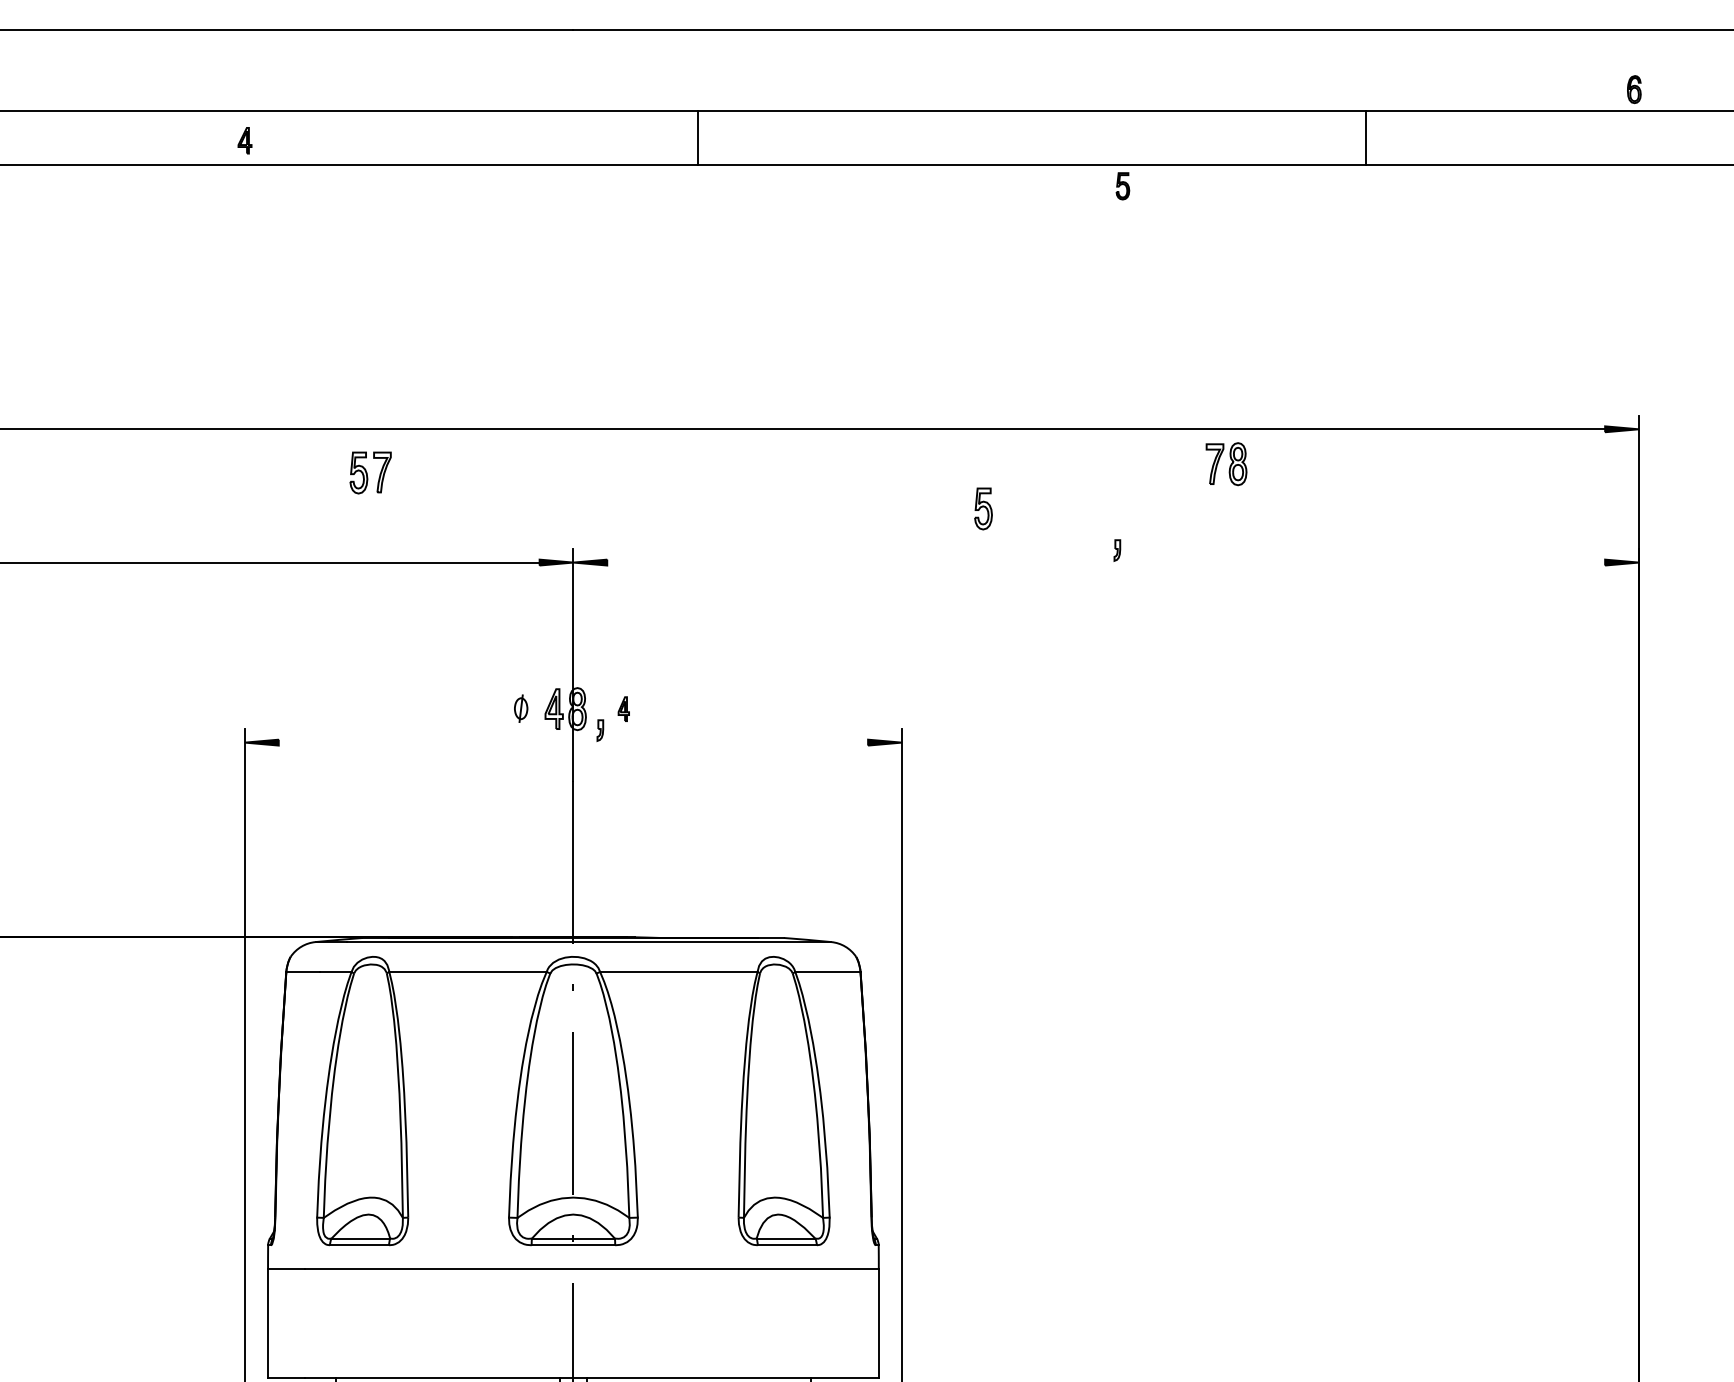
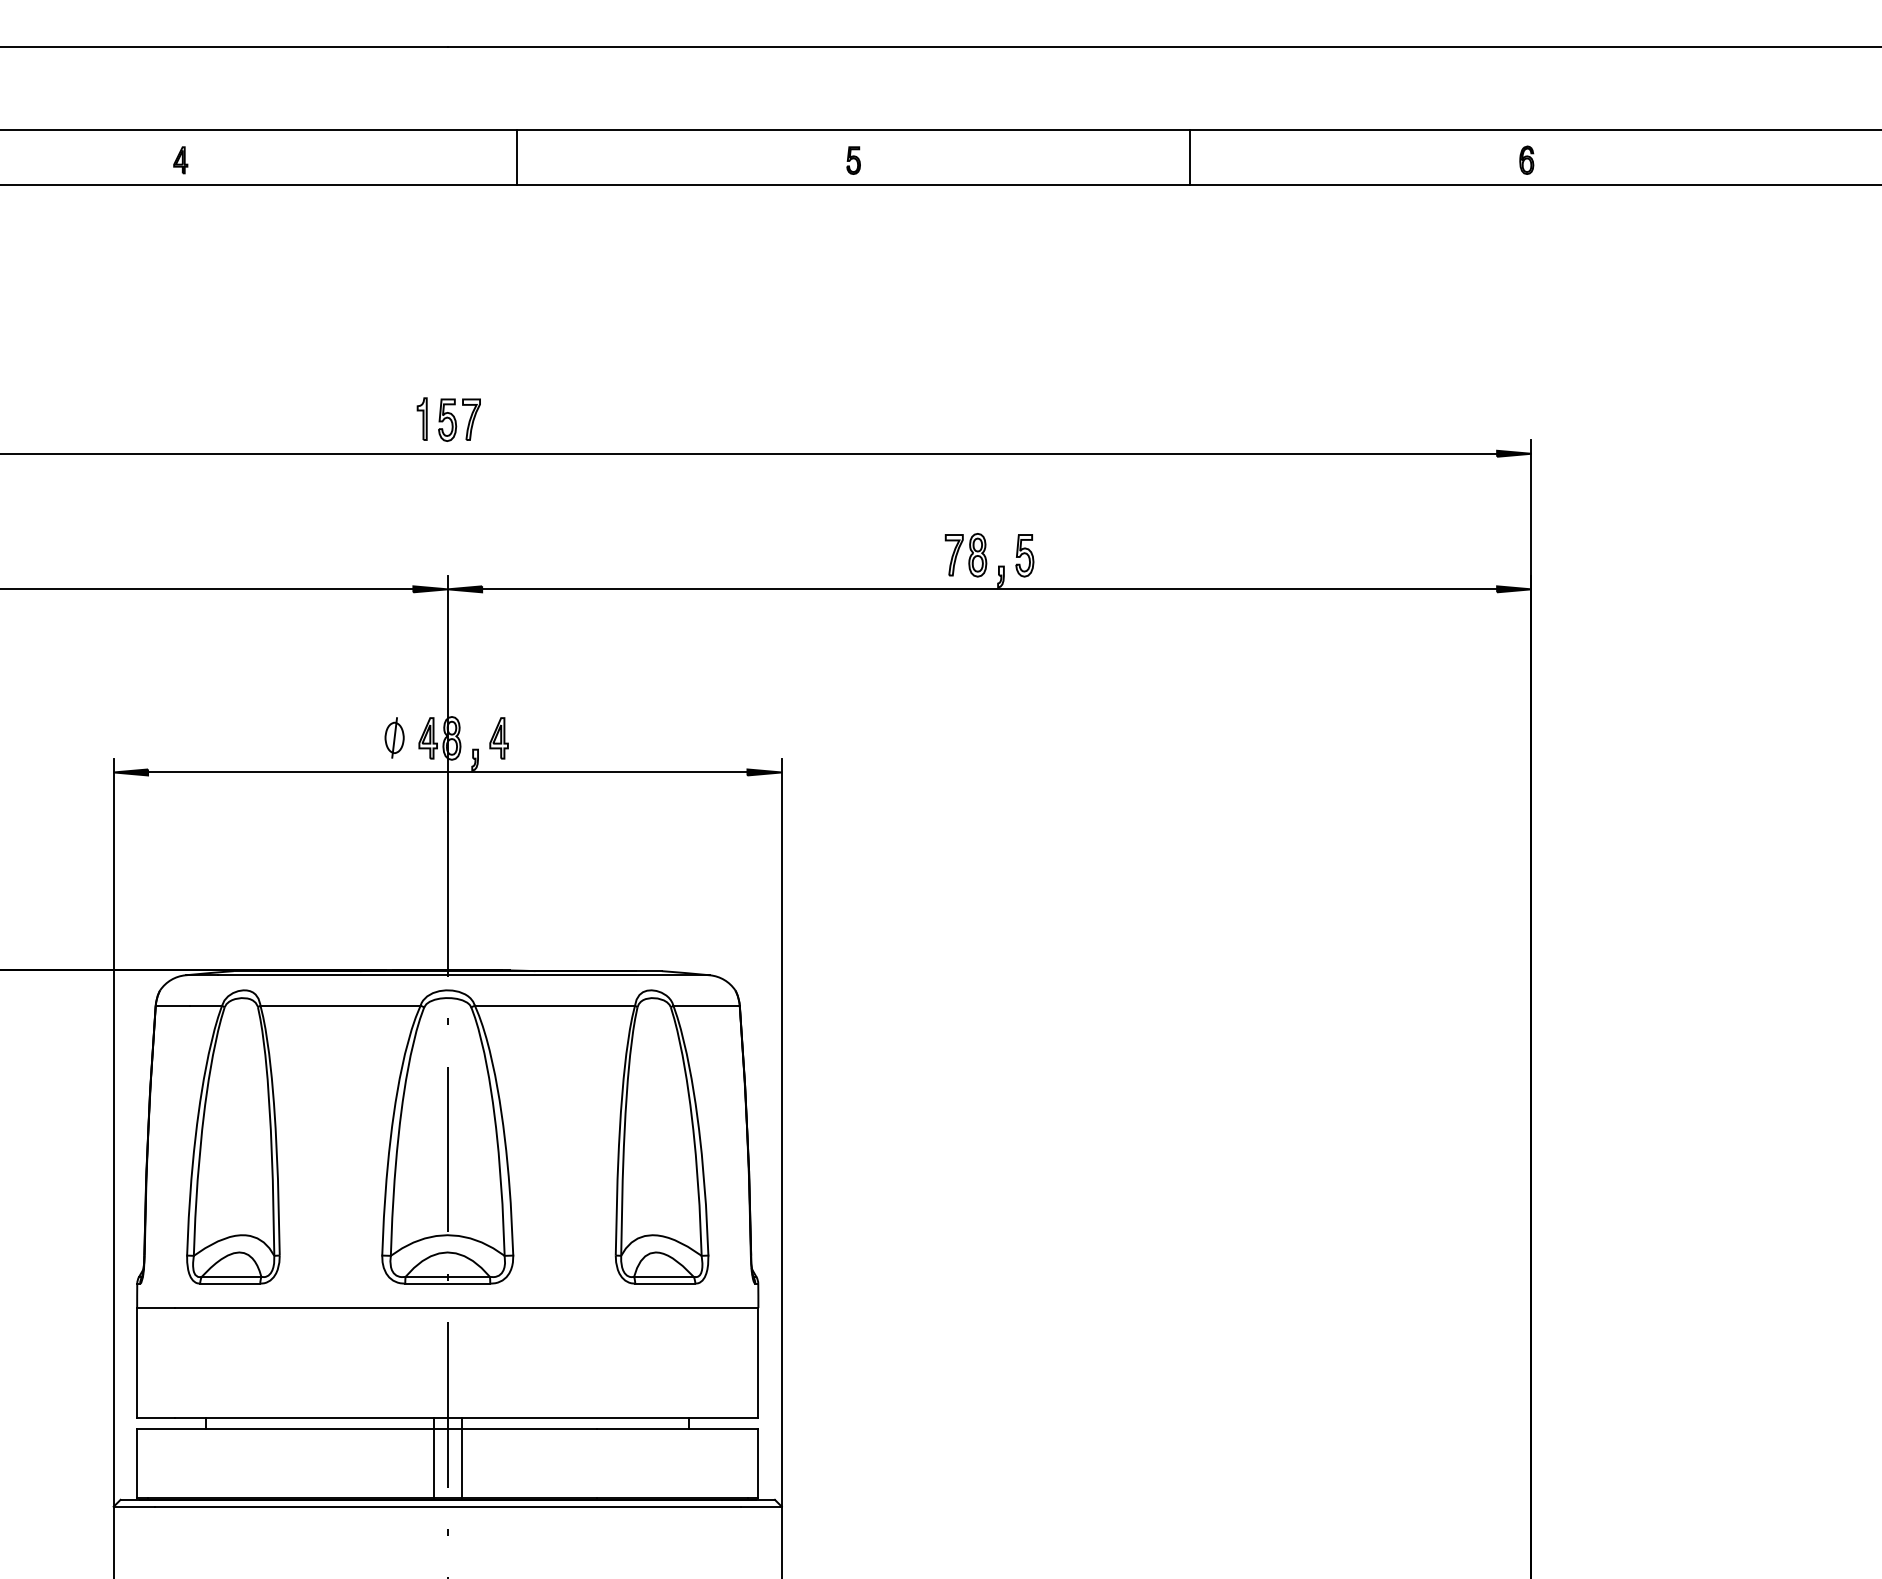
part: (1634, 88) -> (1526, 159), moved
line: (698, 137) -> (516, 157), moved
line: (1365, 137) -> (1189, 157), moved
part: (244, 140) -> (180, 160), moved
part: (1122, 186) -> (853, 160), moved
part: (547, 394) -> (421, 418), added
part: (1226, 464) -> (965, 555), moved
part: (370, 472) -> (459, 419), moved
part: (983, 508) -> (1024, 555), moved
line: (1106, 562) -> (989, 589), added
part: (521, 708) -> (394, 737), size x1.43
part: (623, 709) -> (498, 738), size x1.67
line: (573, 742) -> (447, 772), added

